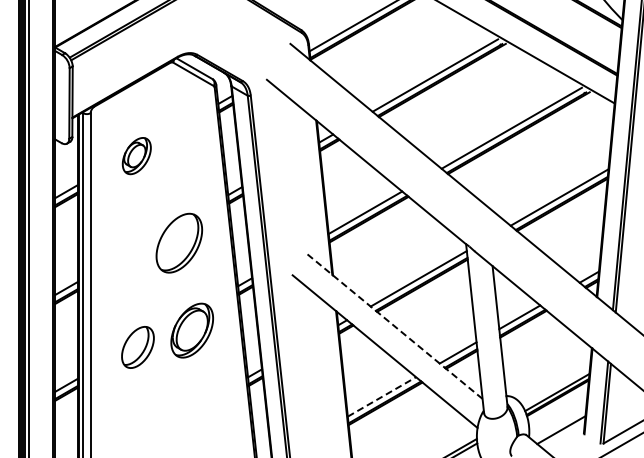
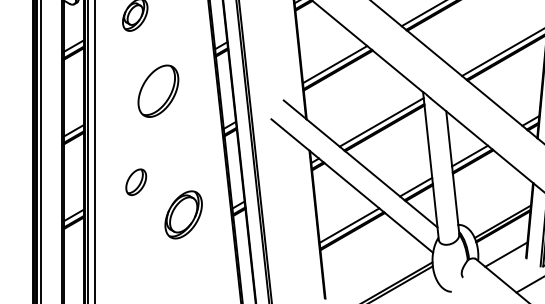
part: (179, 242) -> (158, 90), moved
line: (394, 326) -> (360, 164), dashed -> solid
part: (191, 330) -> (183, 214), moved
part: (137, 346) -> (135, 181), size x0.71
line: (382, 396) -> (350, 225), dashed -> solid

